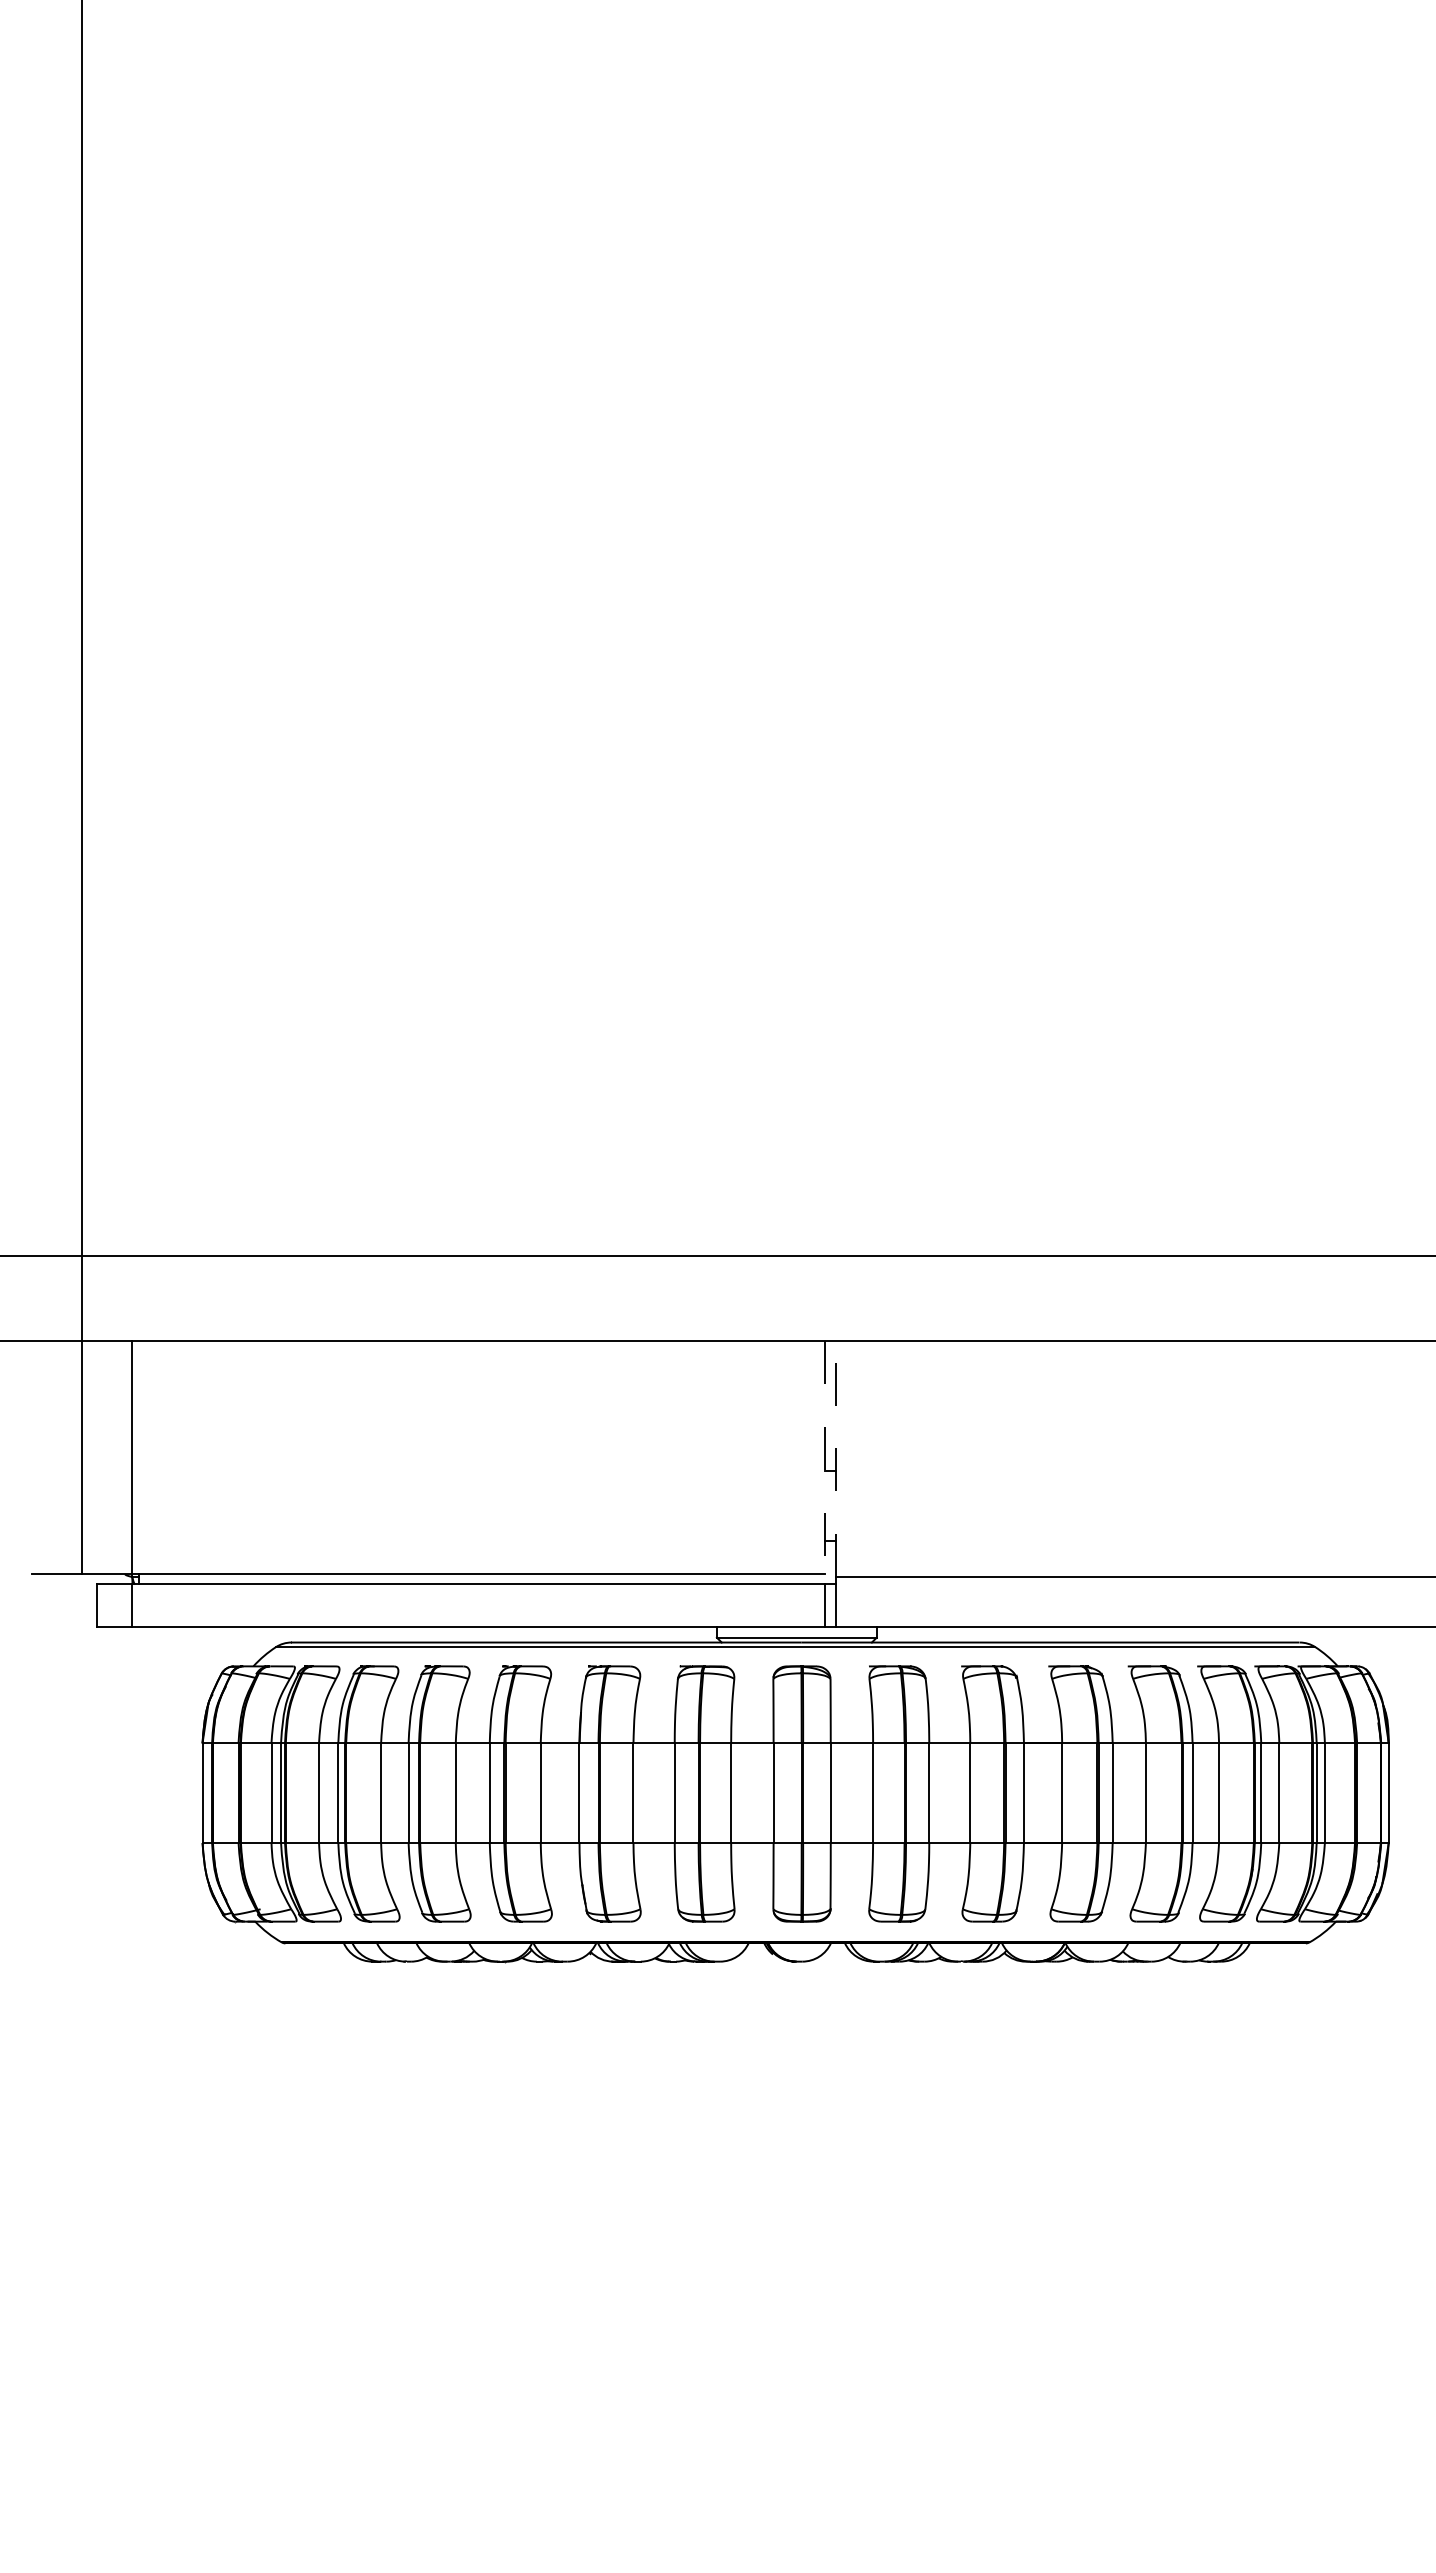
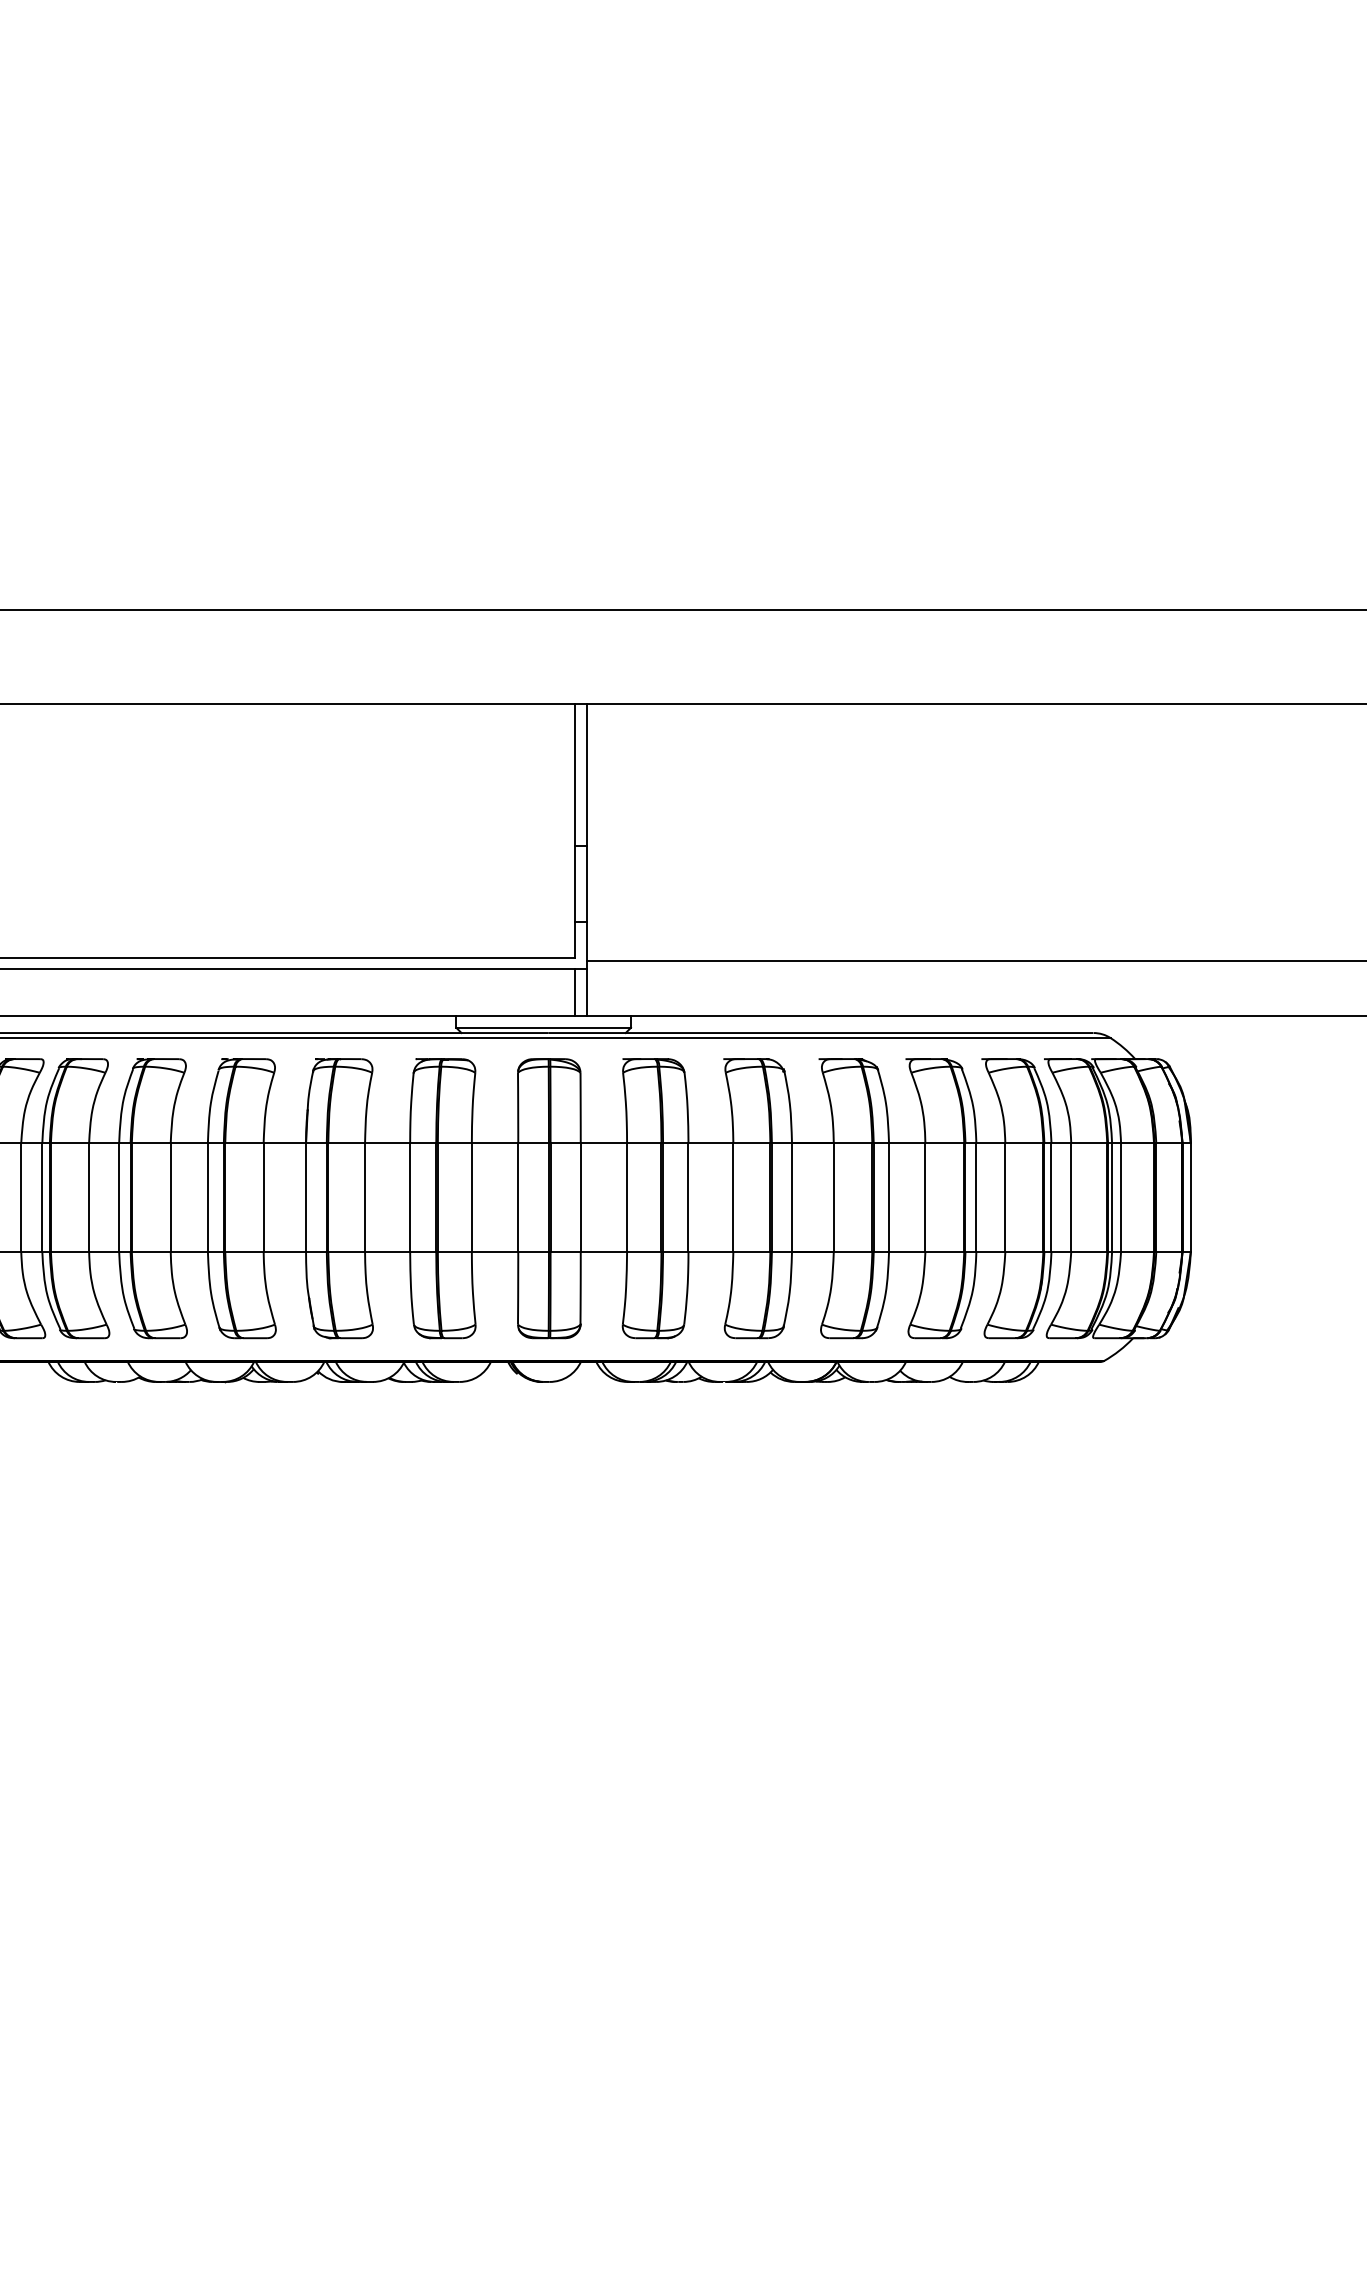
line: (825, 1458) -> (575, 831), dashed -> solid
line: (836, 1459) -> (587, 832), dashed -> solid

